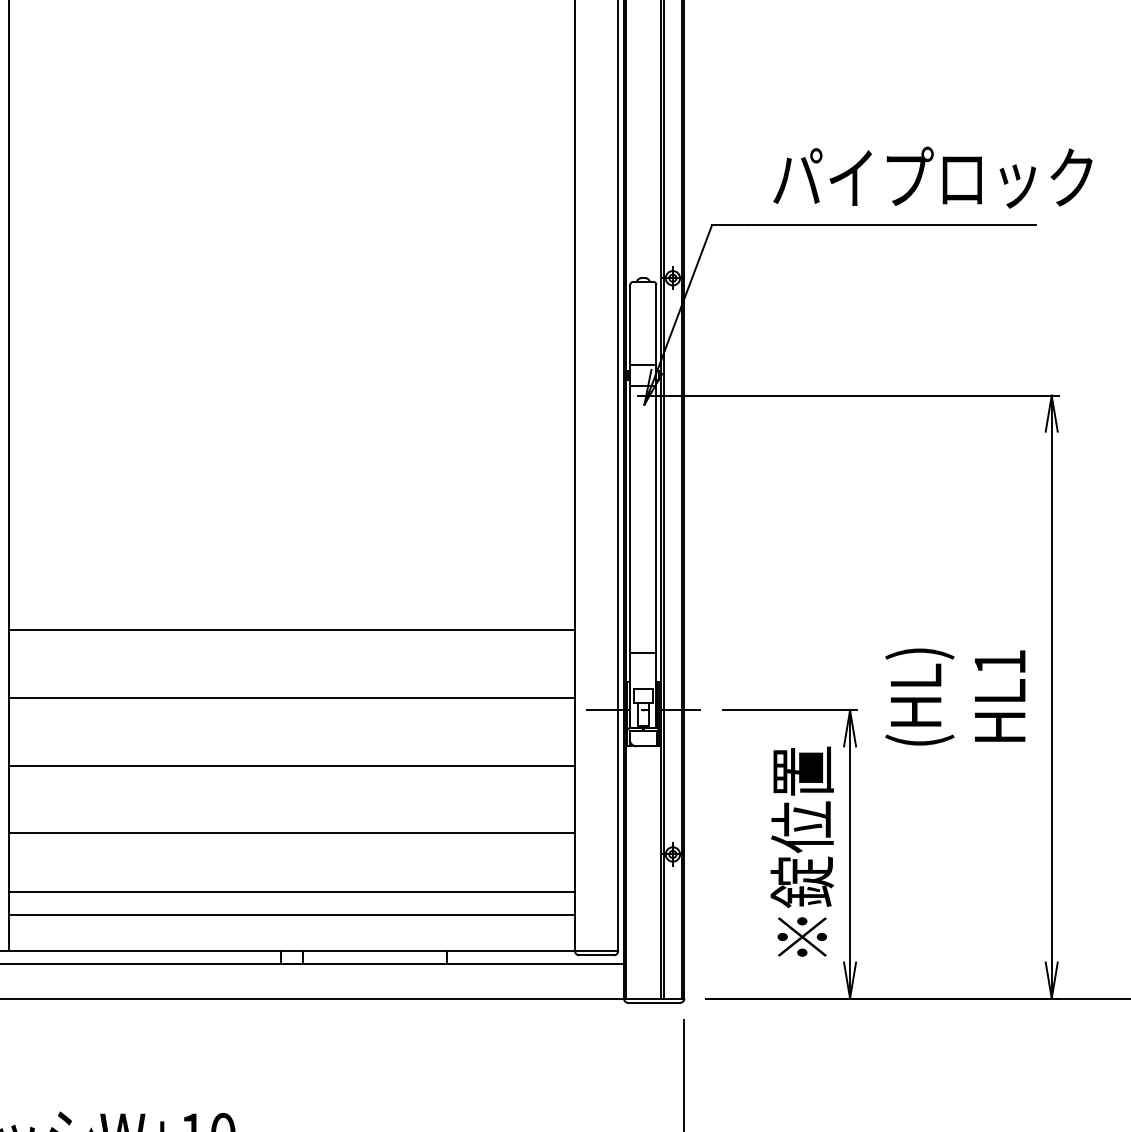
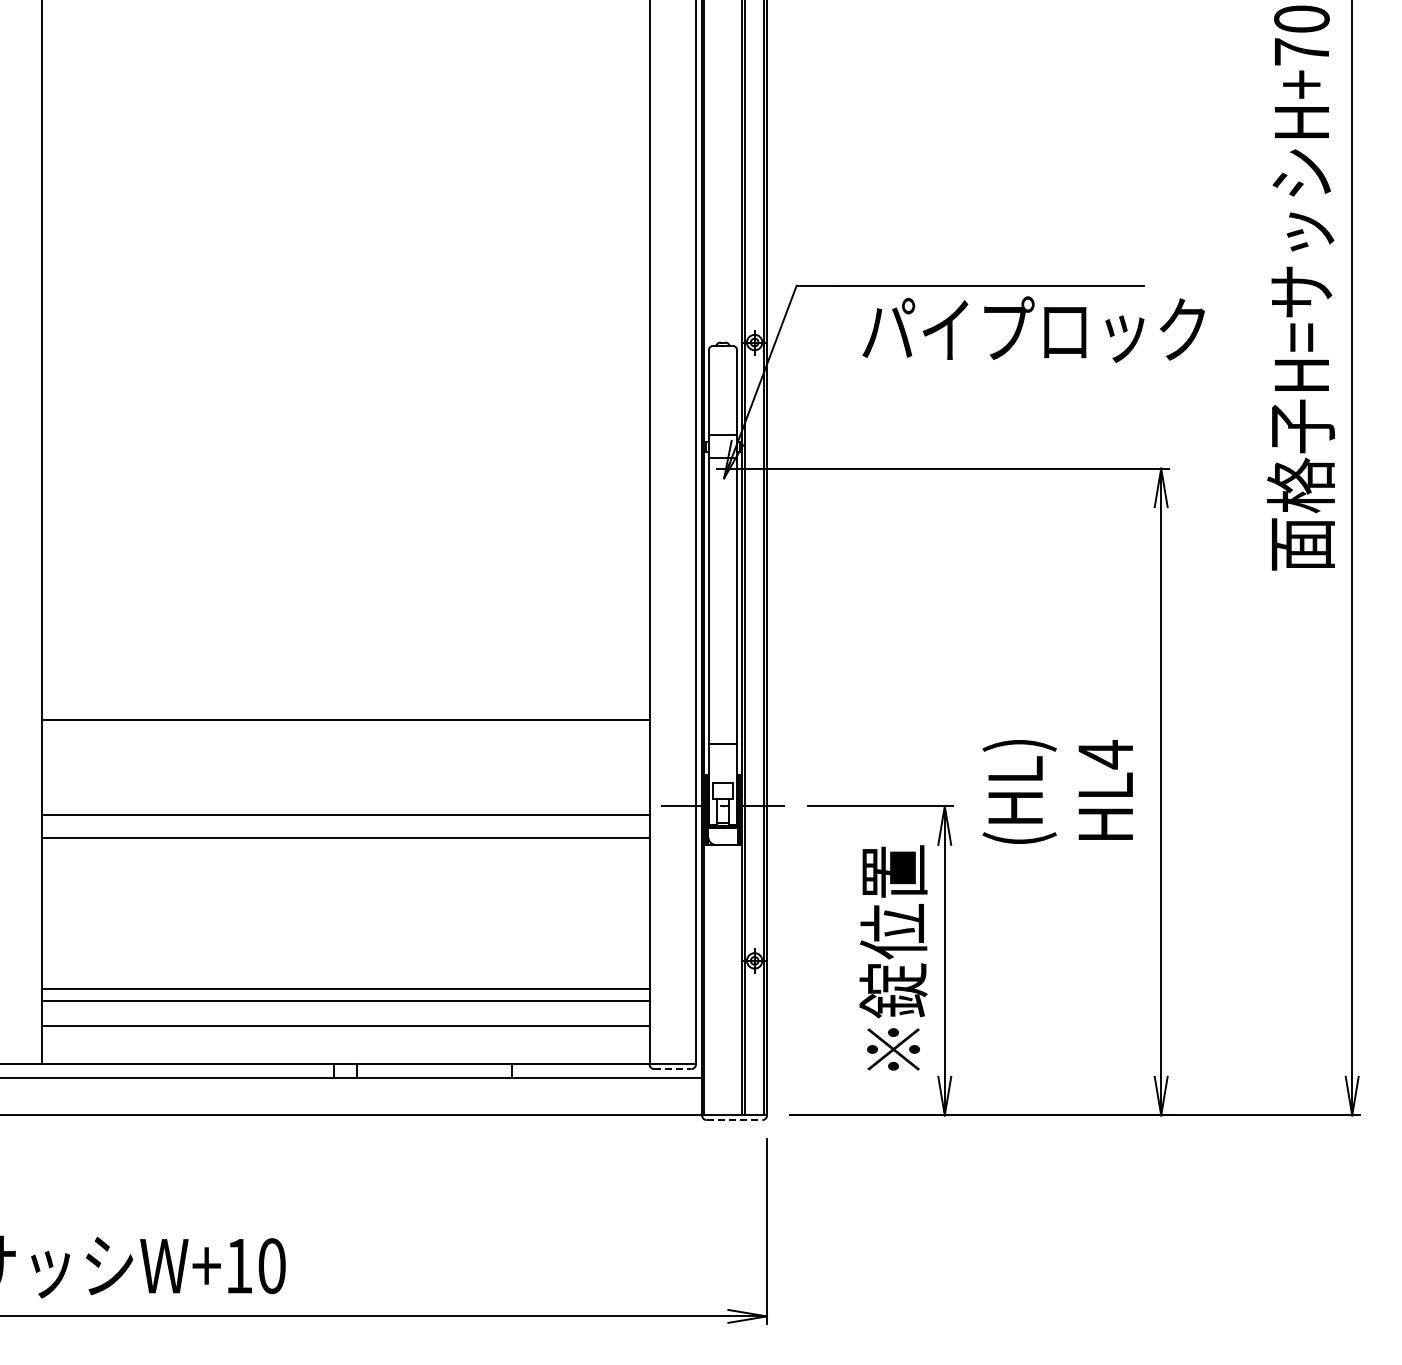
text: (932, 177) -> (1033, 329), moved
text: (999, 662) -> (1105, 754), HL1 -> HL4
line: (291, 697) -> (345, 837), moved
line: (291, 765) -> (345, 814), moved
line: (291, 833) -> (345, 989), moved
line: (596, 955) -> (672, 1069), solid -> dashed
line: (654, 1003) -> (734, 1120), solid -> dashed

